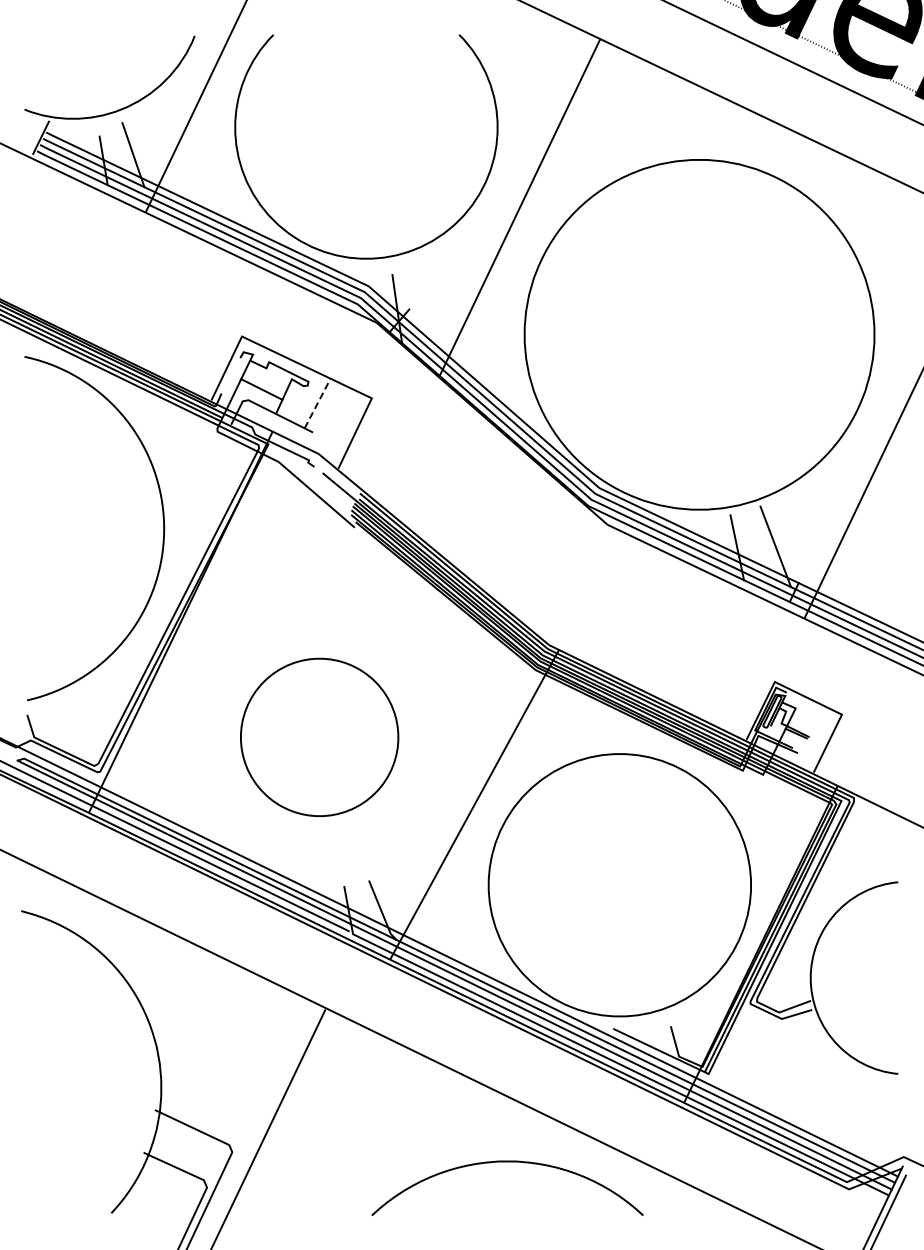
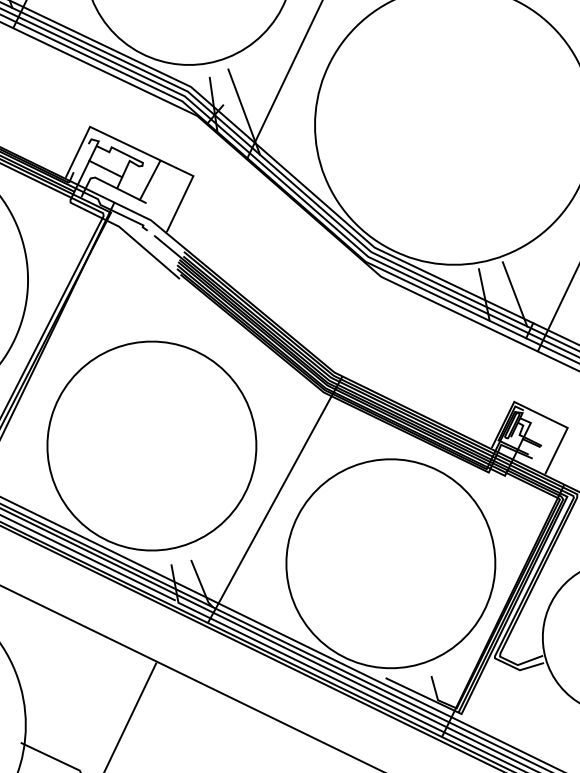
line: (435, 317) -> (244, 111), added
line: (317, 403) -> (150, 180), dashed -> solid
part: (319, 737) -> (151, 446), size x1.67

